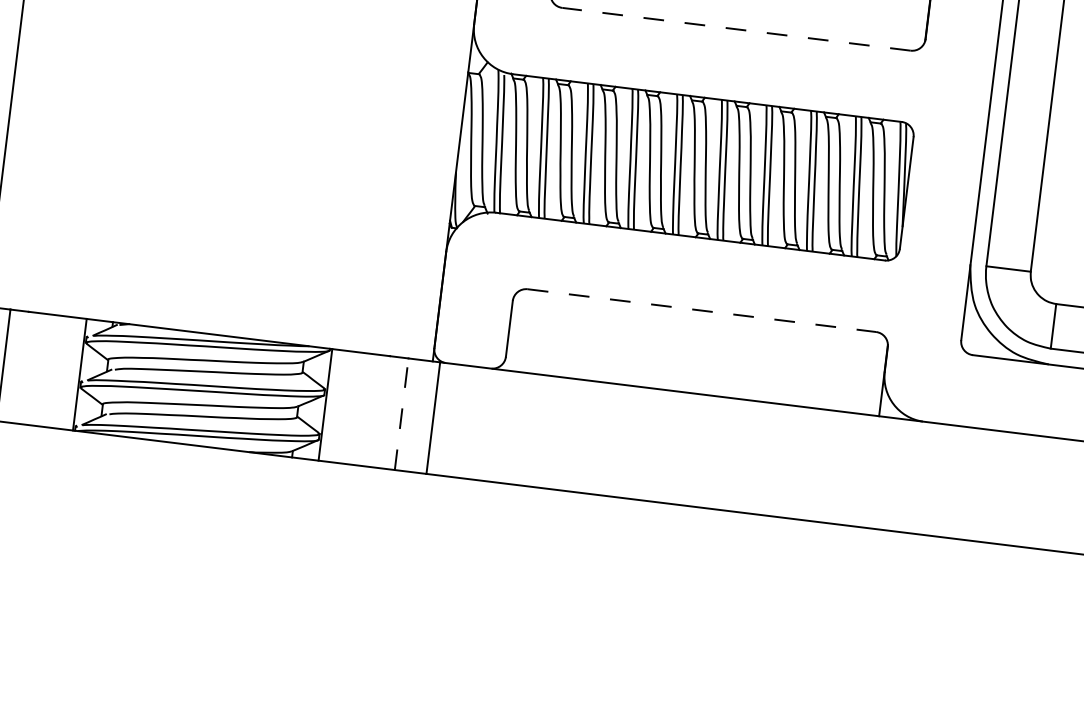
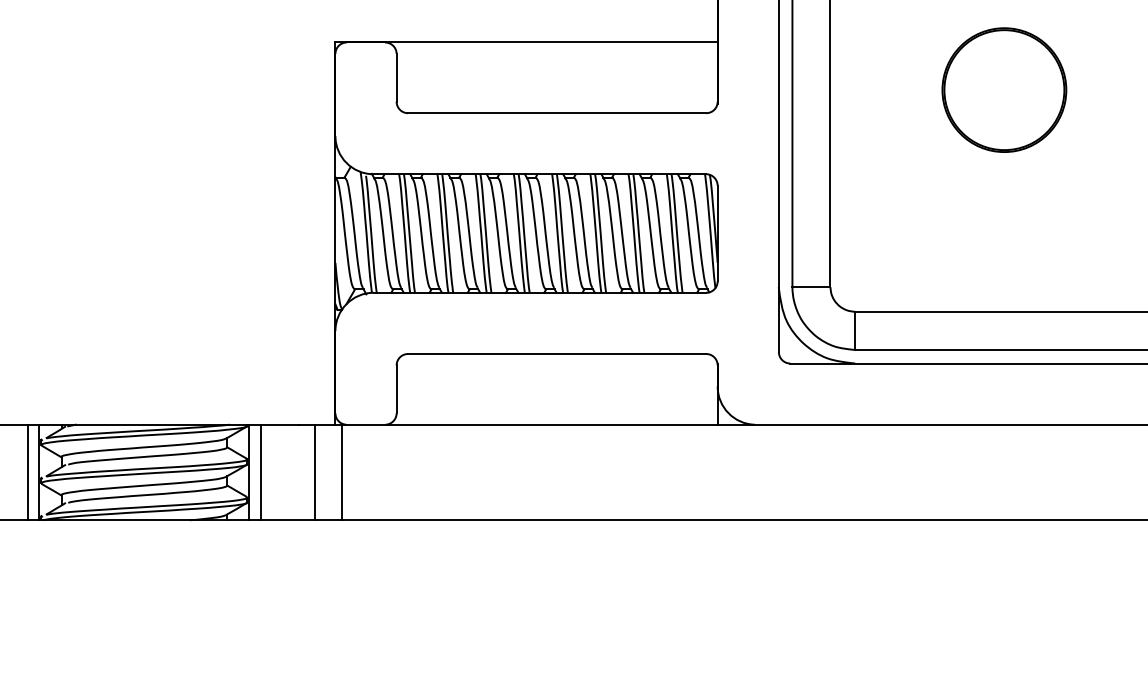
line: (735, 29) -> (556, 113), dashed -> solid
line: (702, 311) -> (557, 354), dashed -> solid
line: (66, 373) -> (27, 472), added
line: (338, 406) -> (260, 472), added
line: (401, 414) -> (314, 472), dashed -> solid

